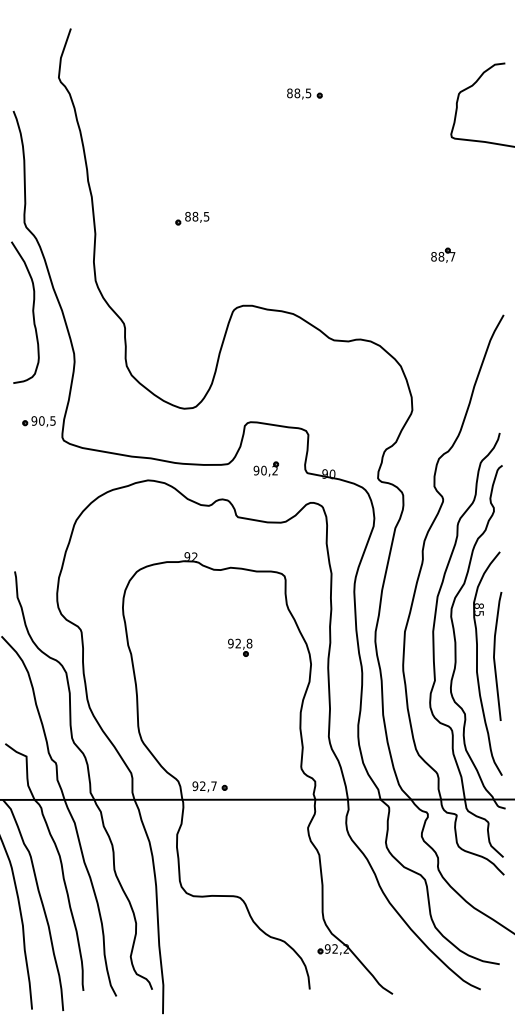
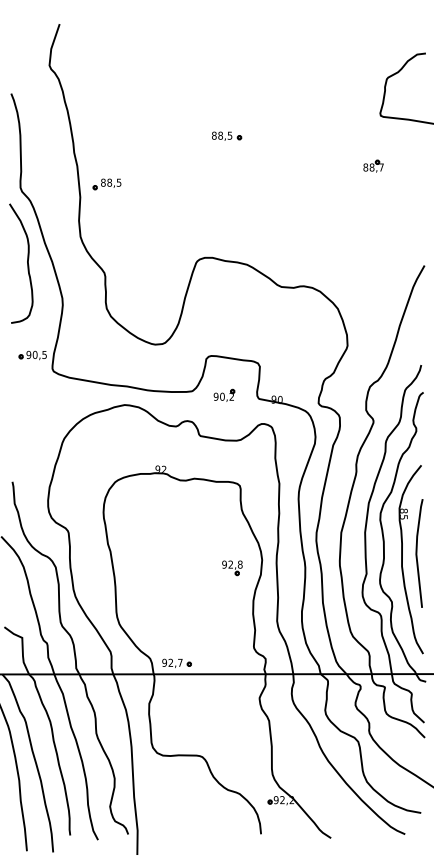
part: (305, 93) -> (227, 135), moved
part: (191, 218) -> (106, 184), moved
part: (443, 254) -> (373, 165), moved
part: (240, 648) -> (232, 568), moved

